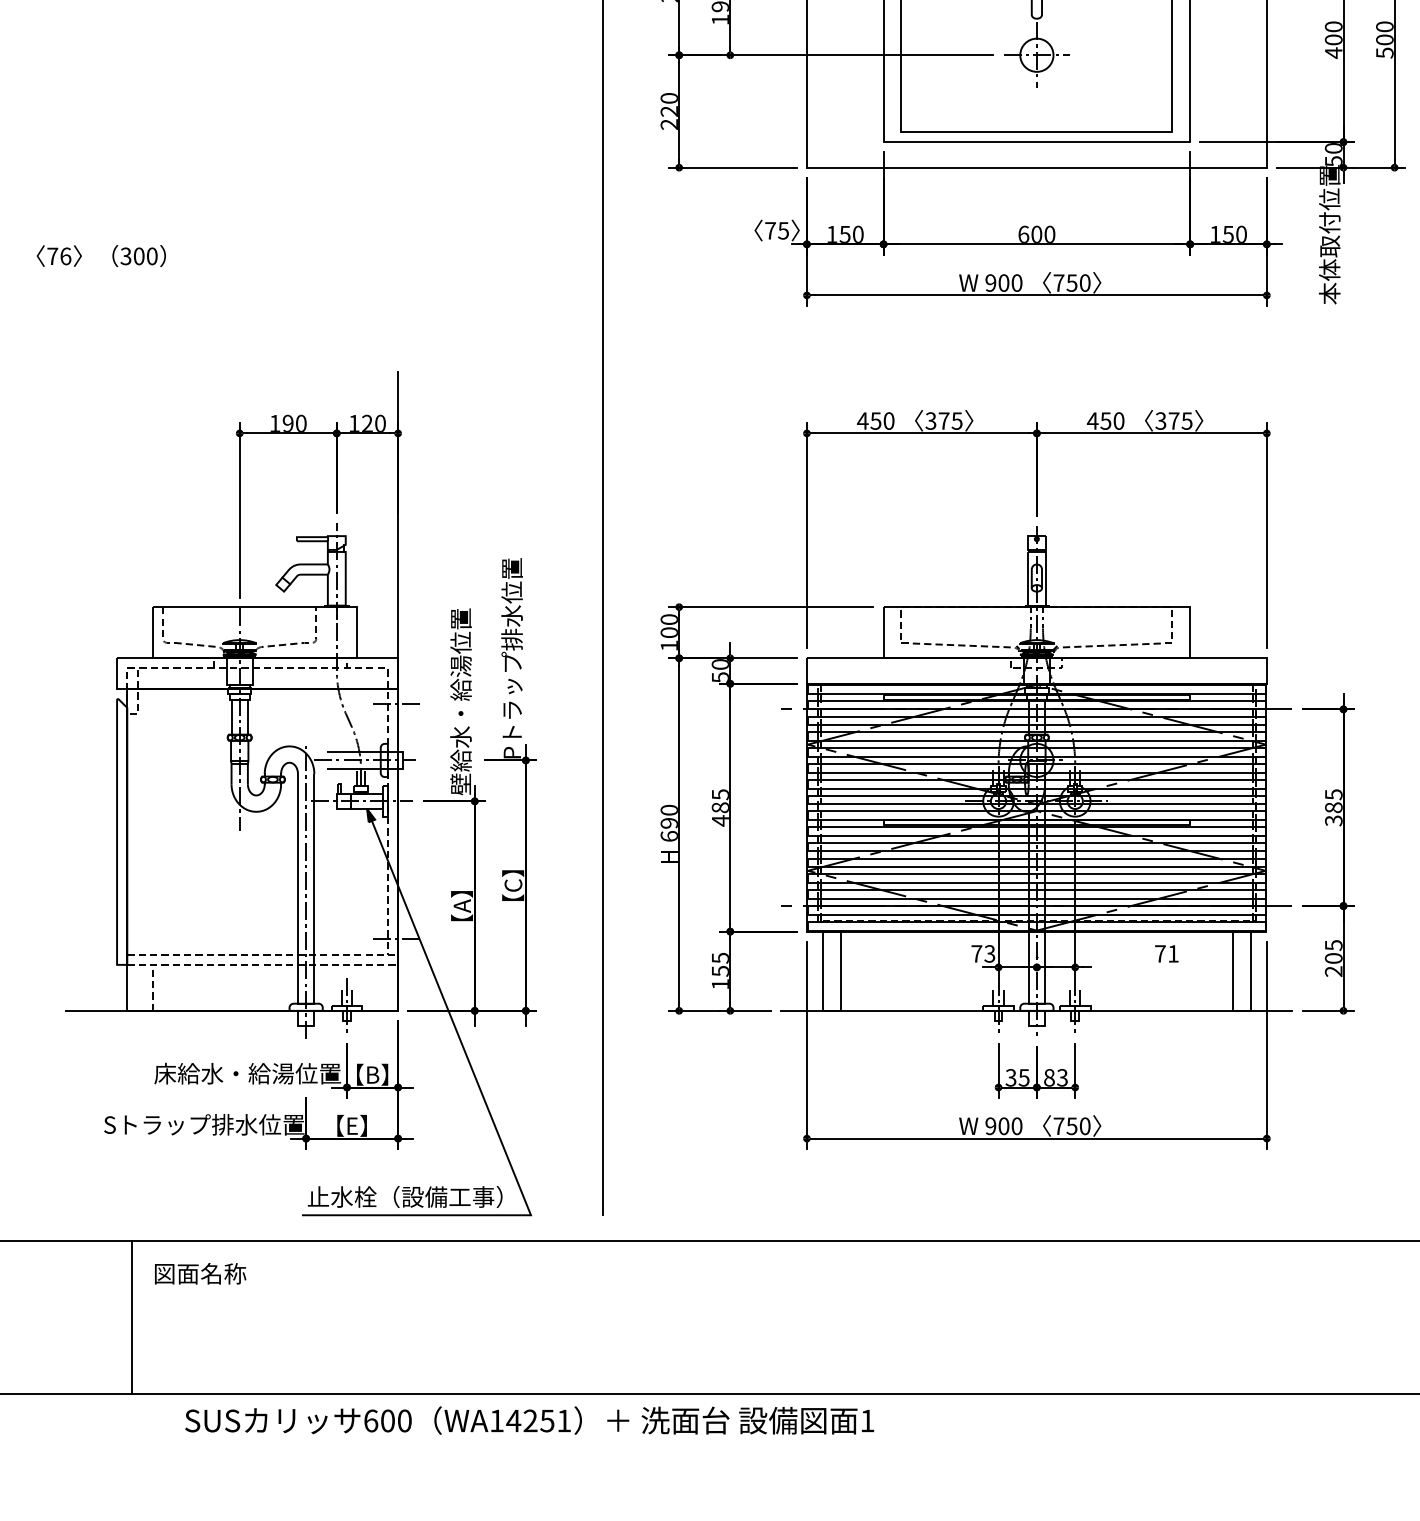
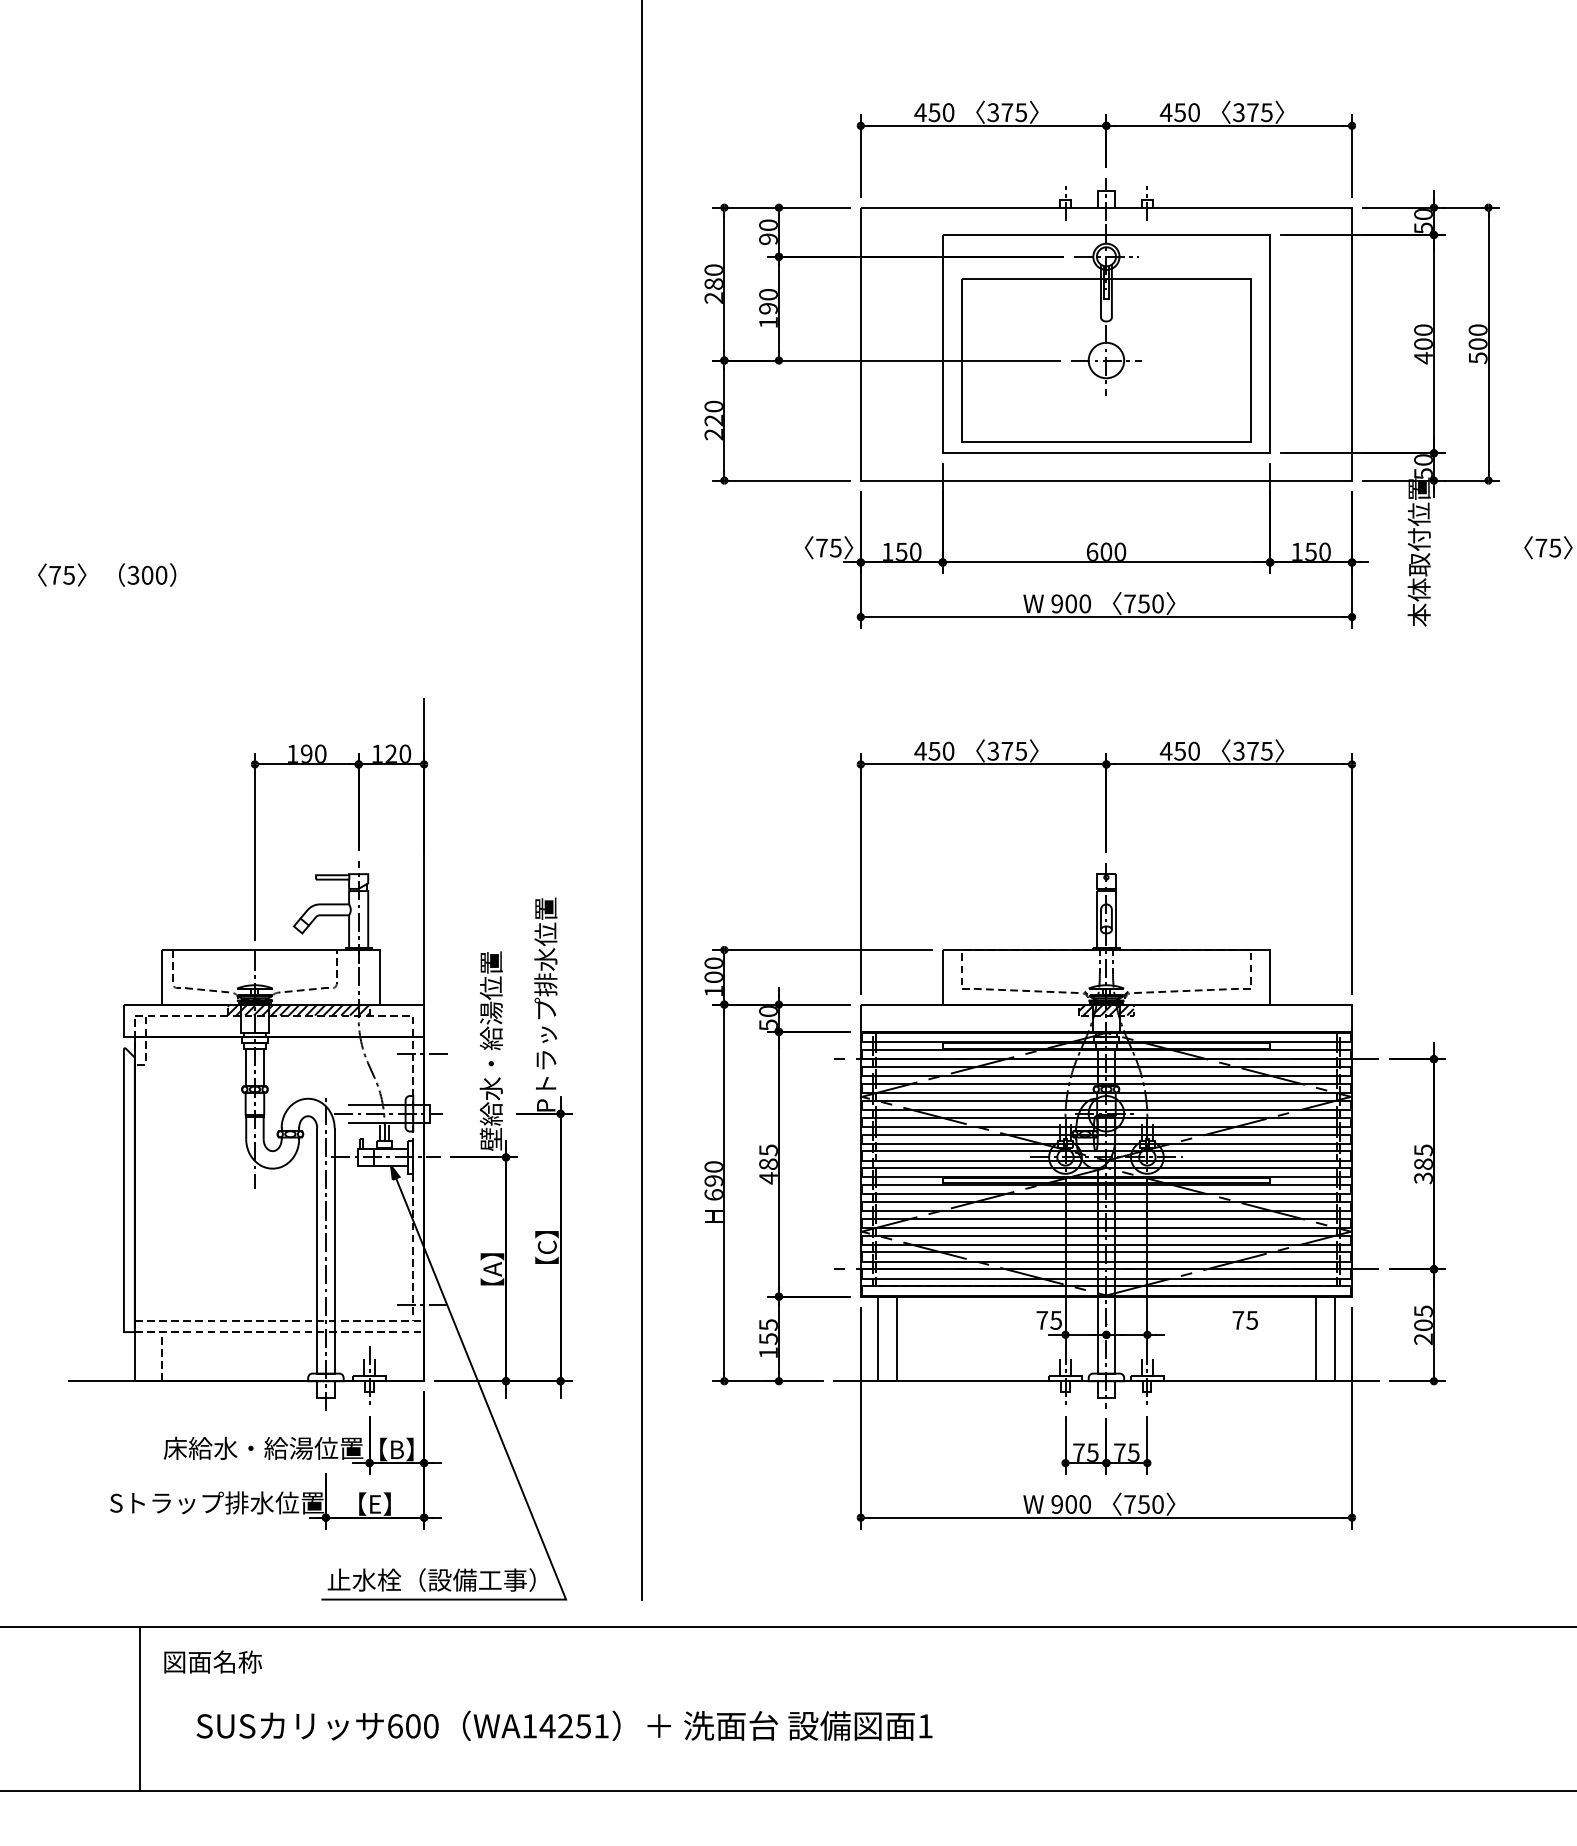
text: (66, 255) -> (69, 574), 76 -> 75
hatch: (280, 662) -> (298, 1009), added
hatch: (1036, 662) -> (1106, 1009), added
text: (990, 953) -> (1056, 1319), 73 -> 75
text: (1172, 953) -> (1251, 1320), 71 -> 75
text: (1010, 1077) -> (1078, 1452), 35 -> 75
text: (1055, 1077) -> (1126, 1452), 83 -> 75
text: (529, 1420) -> (564, 1725), moved

